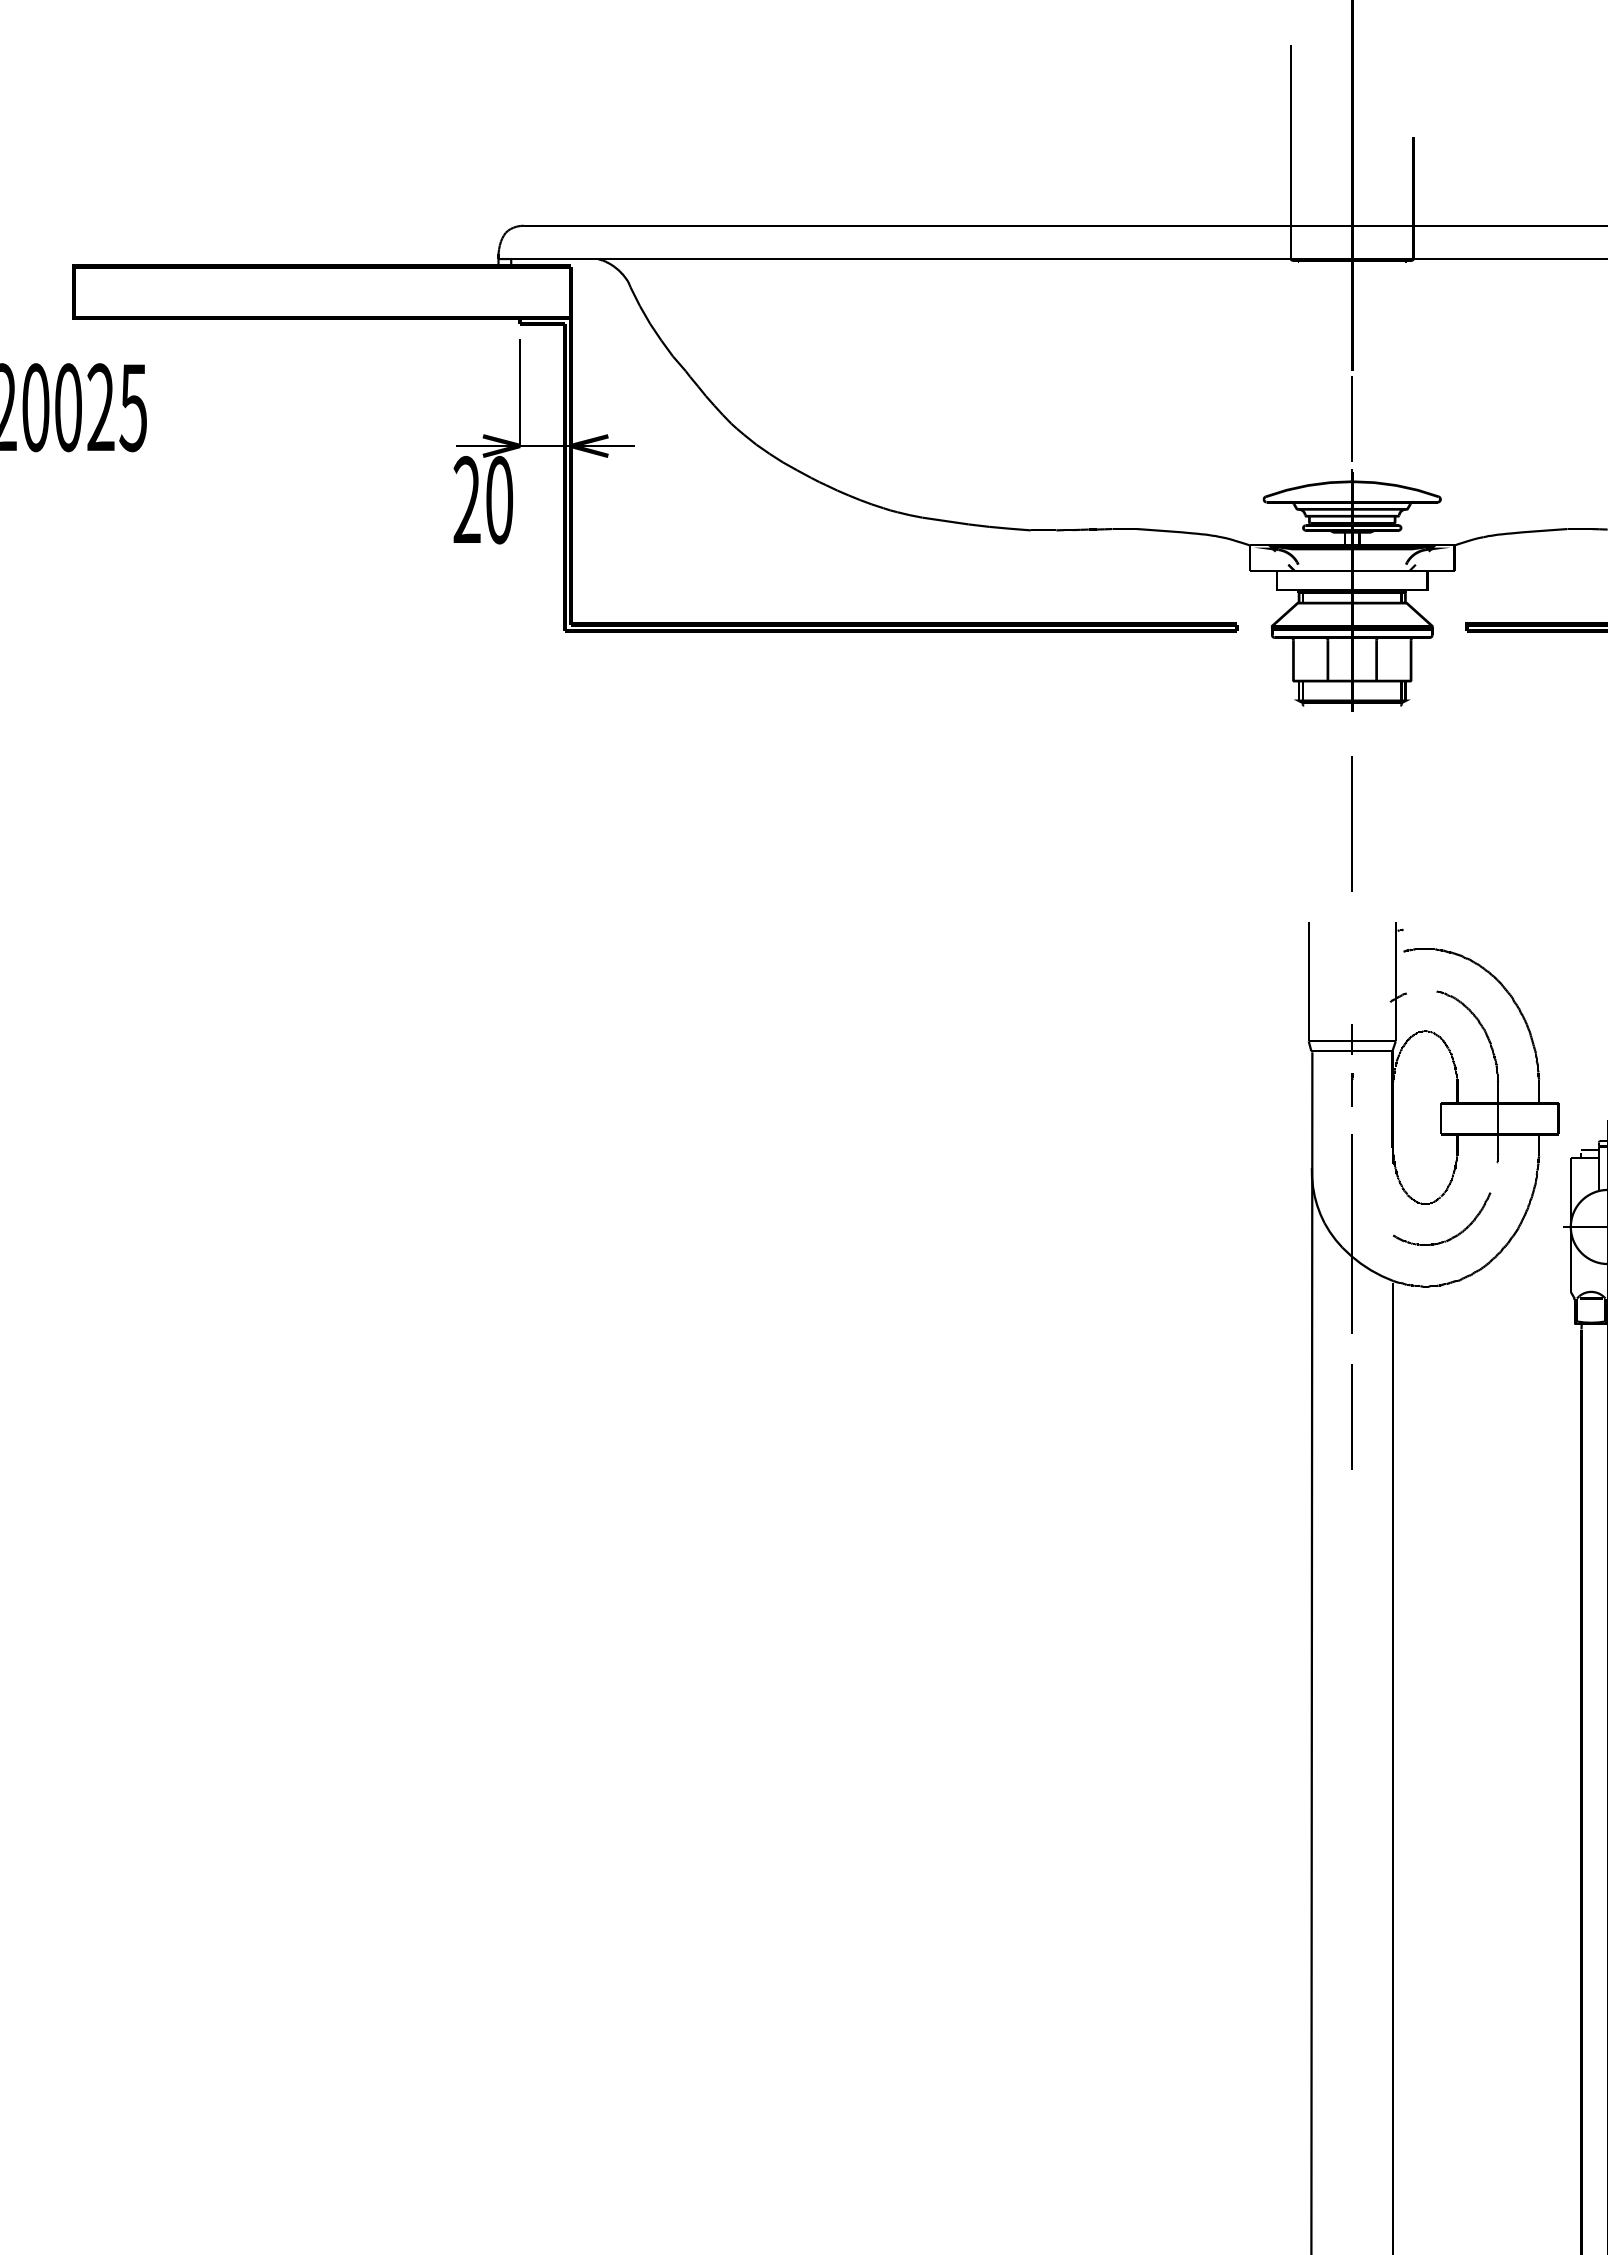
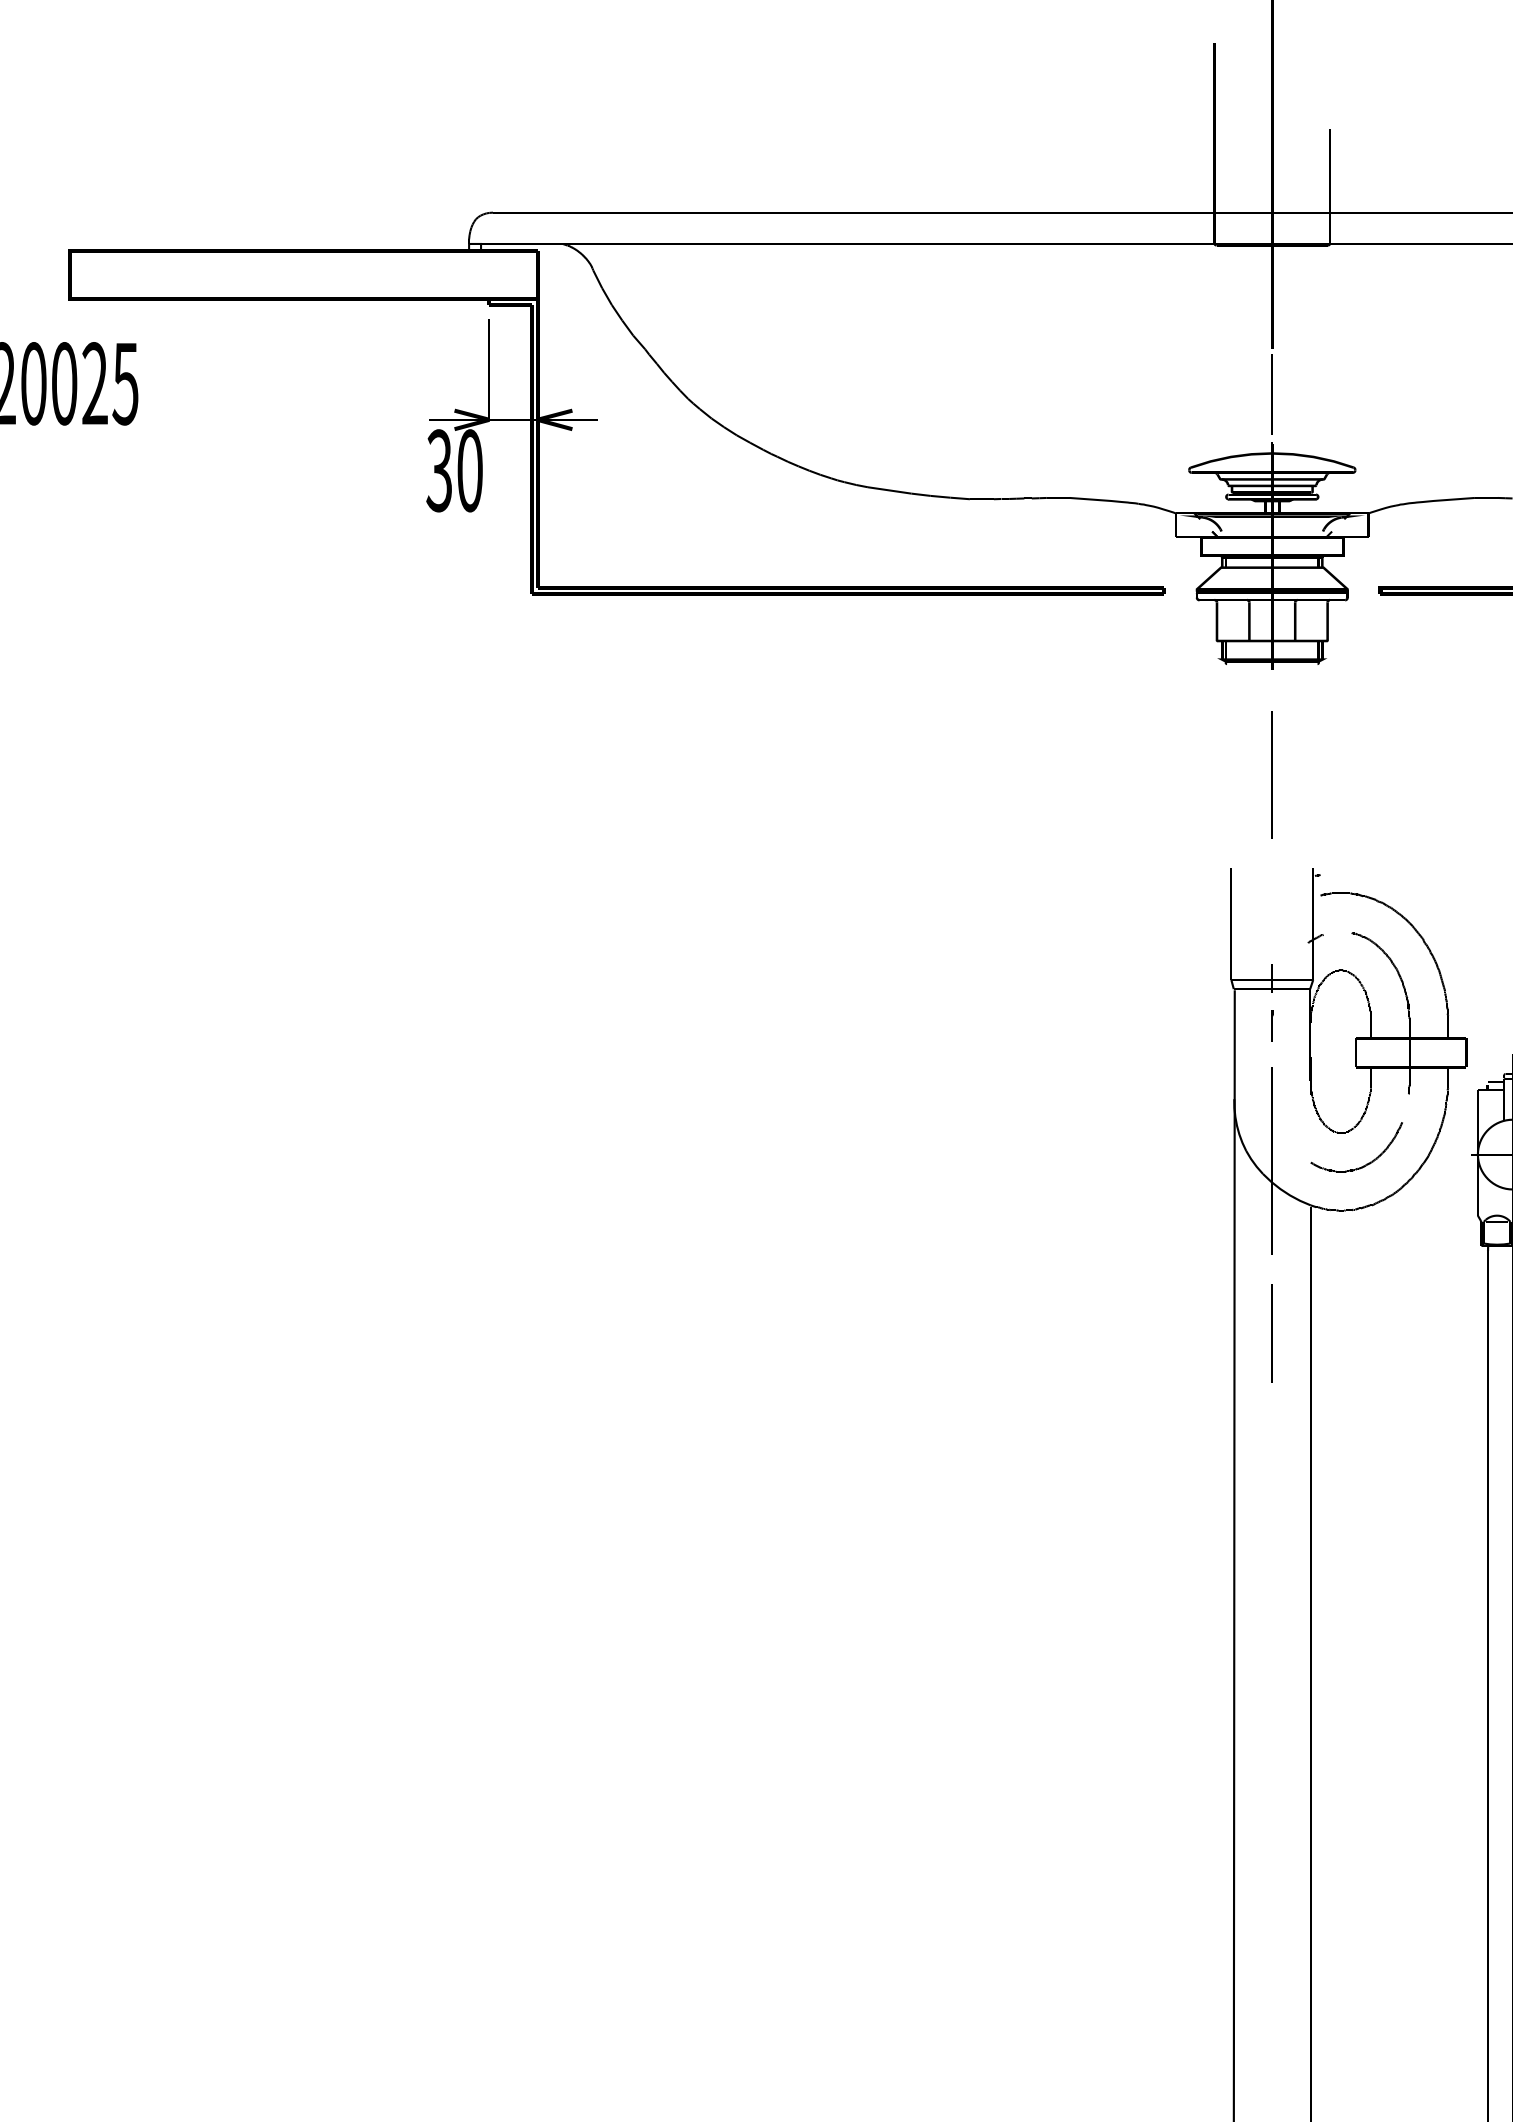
text: (466, 500) -> (438, 471), 20 -> 30

